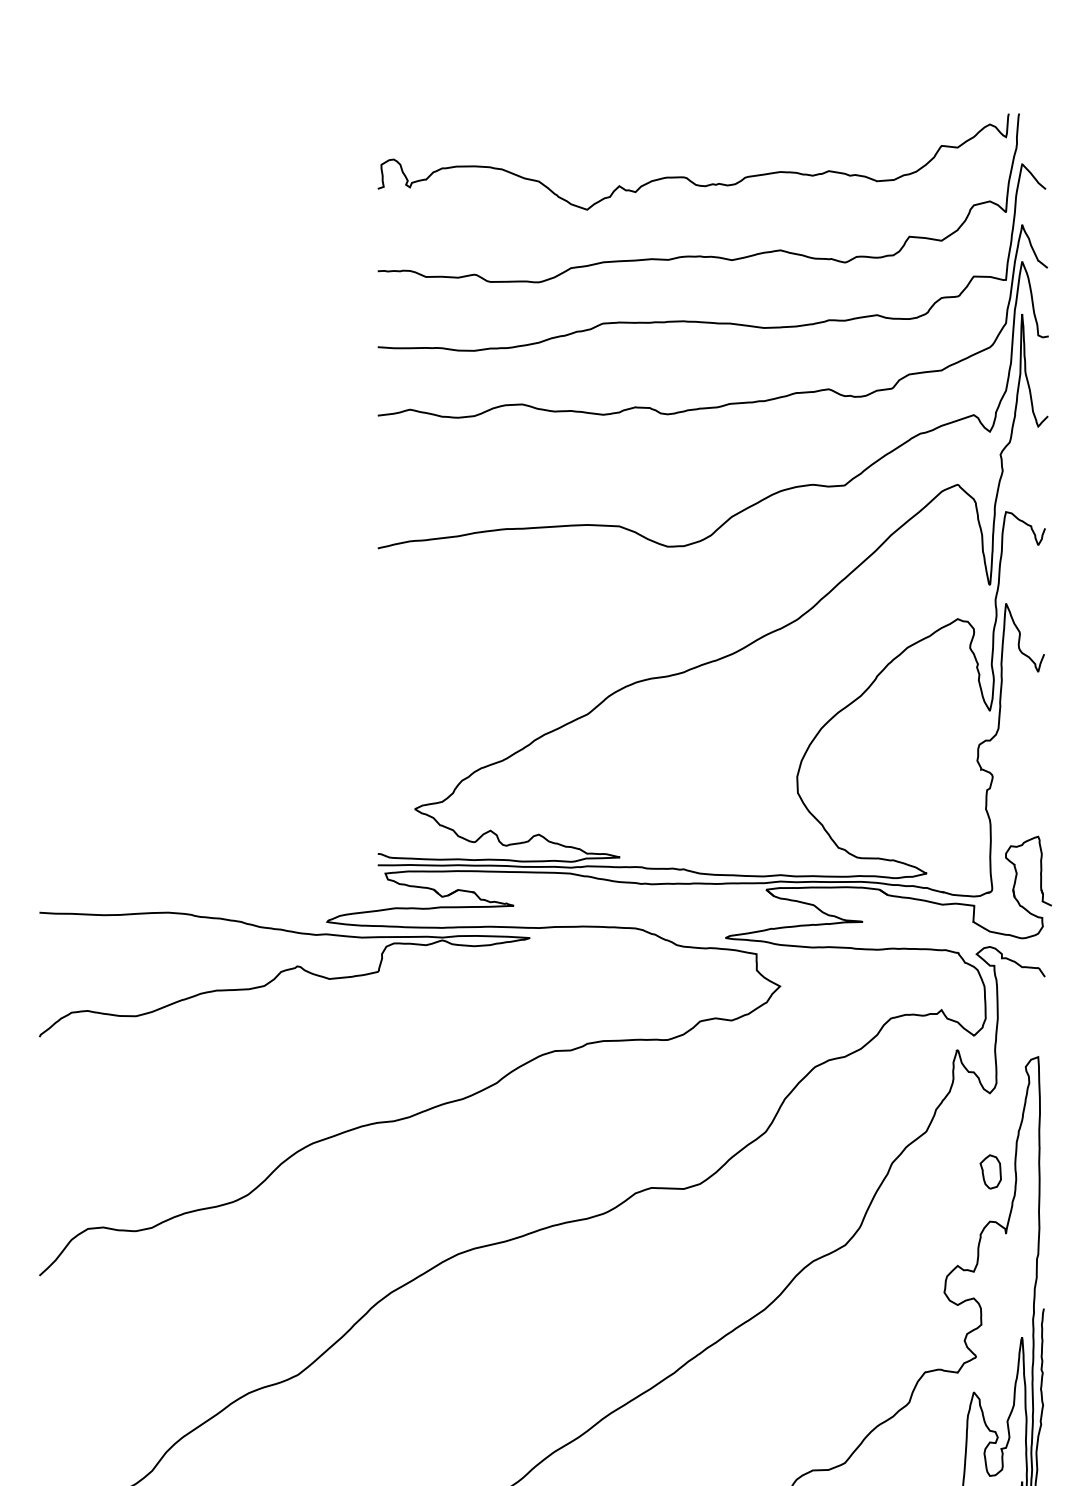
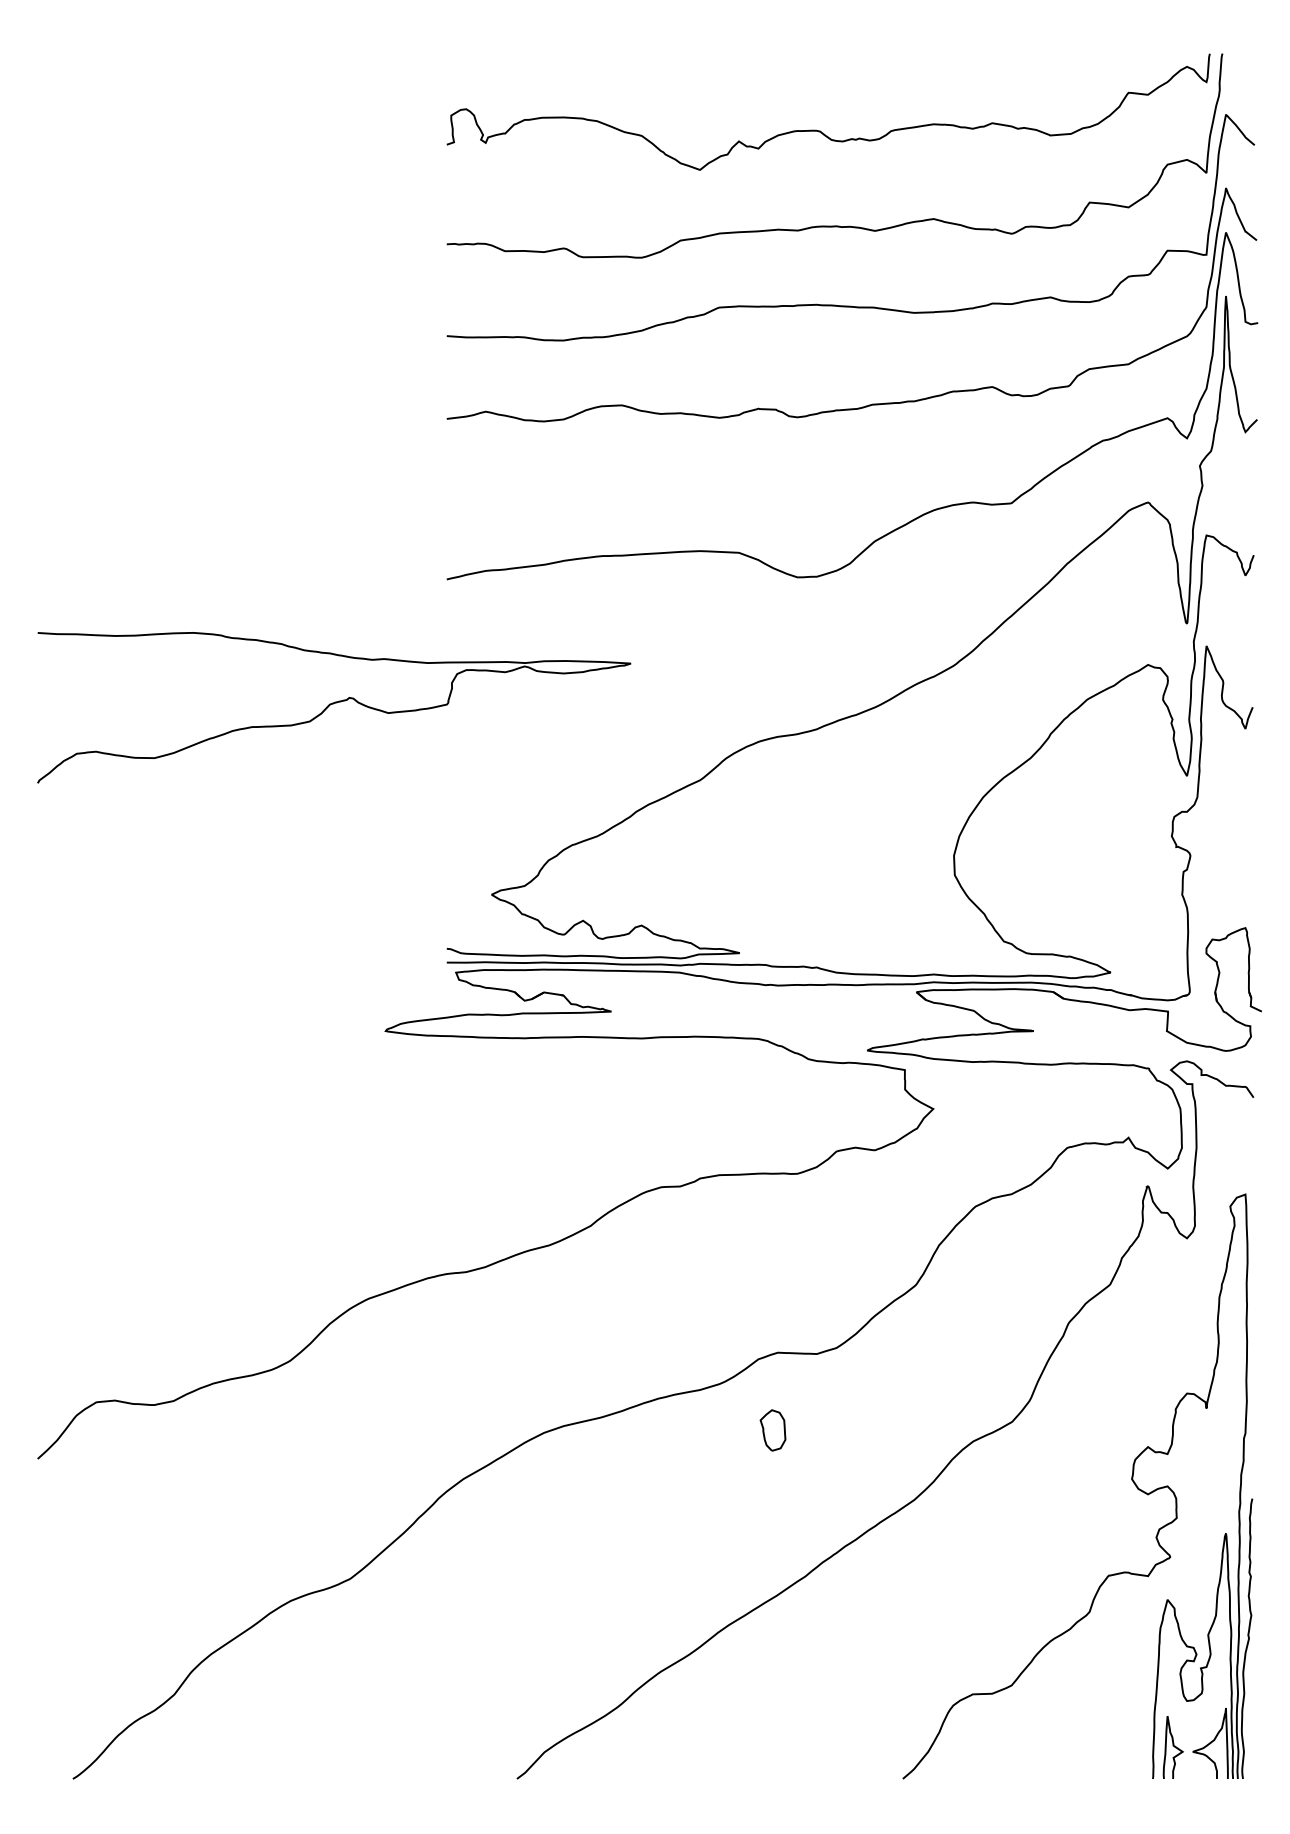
curve: (284, 971) -> (333, 704), moved
part: (990, 1172) -> (772, 1430), moved

